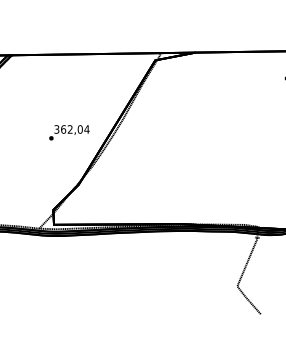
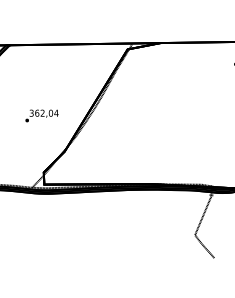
text: (68, 132) -> (41, 115), moved

